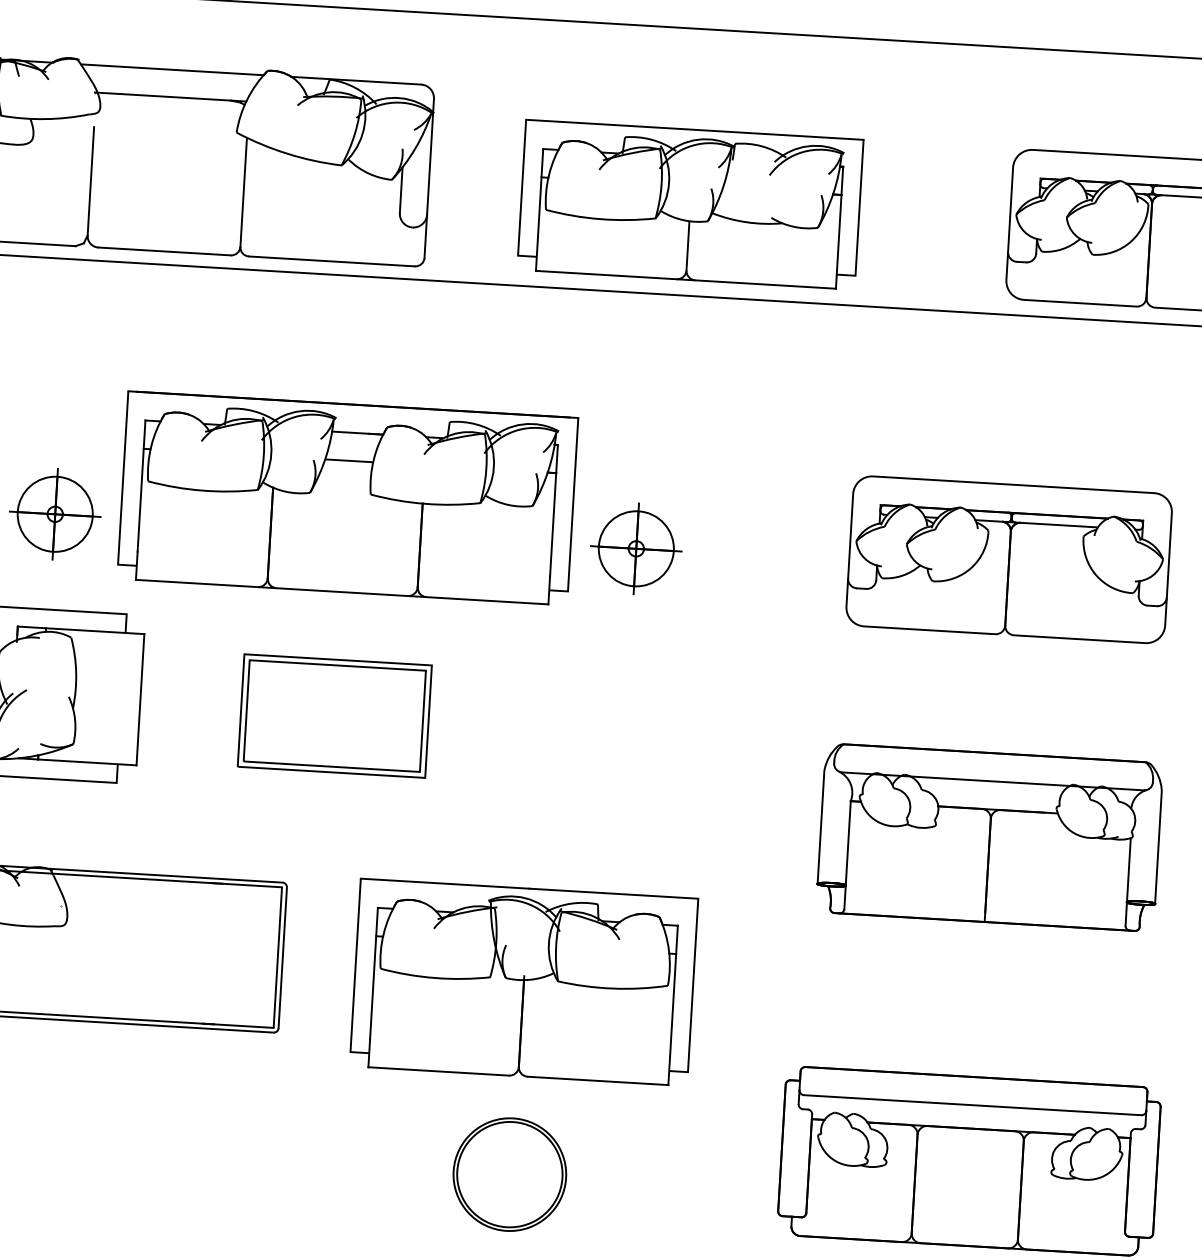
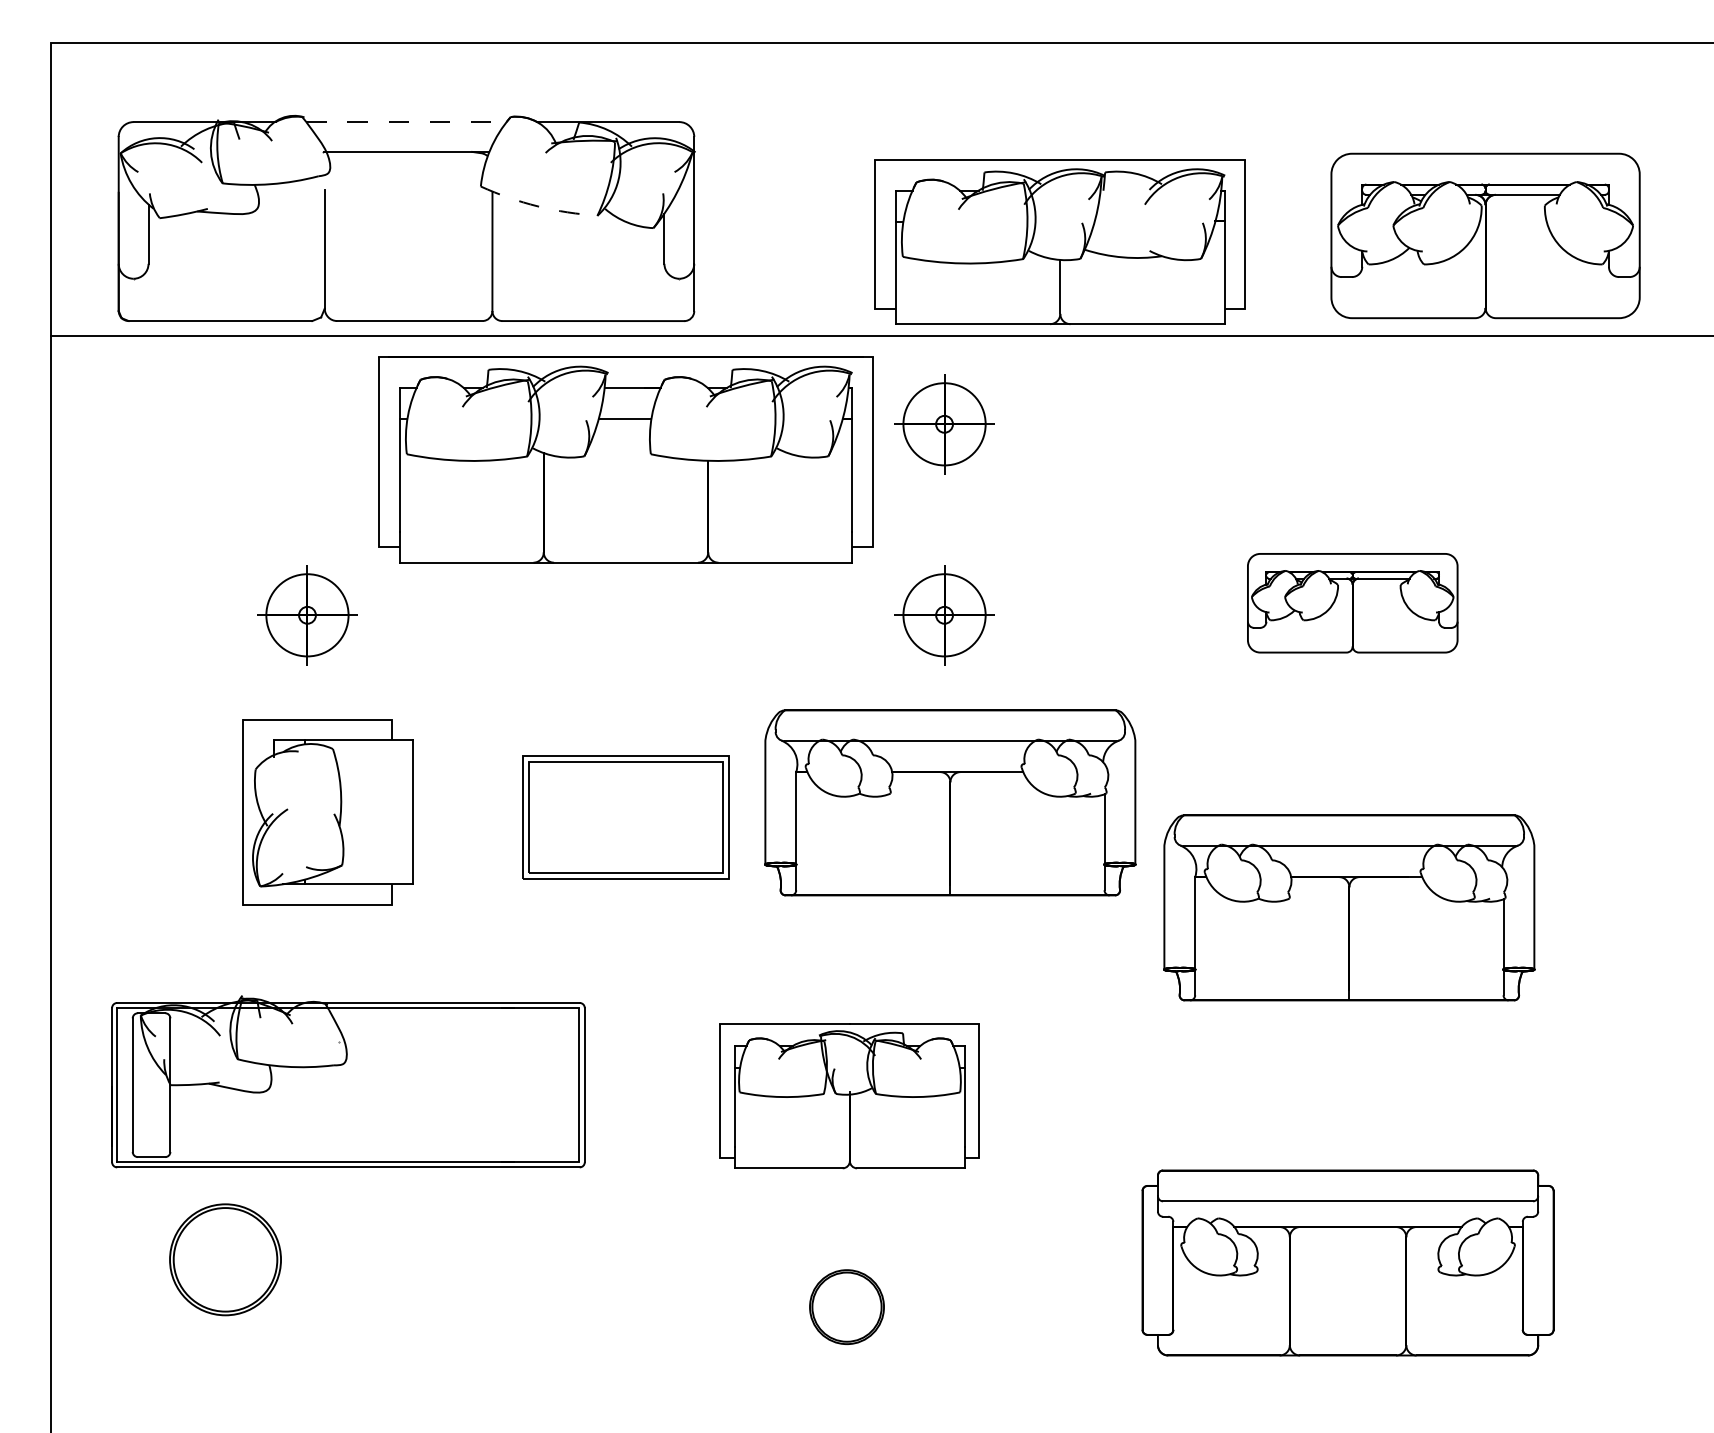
line: (172, 70) -> (406, 122), solid -> dashed
arc: (288, 153) -> (538, 206), solid -> dashed
part: (689, 204) -> (1059, 241), moved
part: (646, 374) -> (944, 424), added
part: (347, 497) -> (625, 459), moved
part: (1009, 560) -> (1352, 603), size x0.6
part: (631, 719) -> (950, 802), added
part: (523, 982) -> (849, 1096), size x0.7
part: (509, 1173) -> (846, 1306), size x0.6

